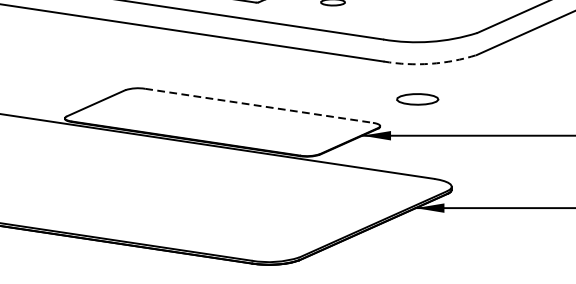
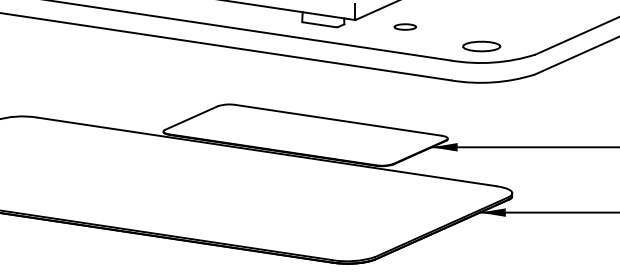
arc: (430, 63) -> (493, 82), dashed -> solid
part: (417, 99) -> (481, 46), moved
line: (258, 106) -> (338, 120), dashed -> solid

